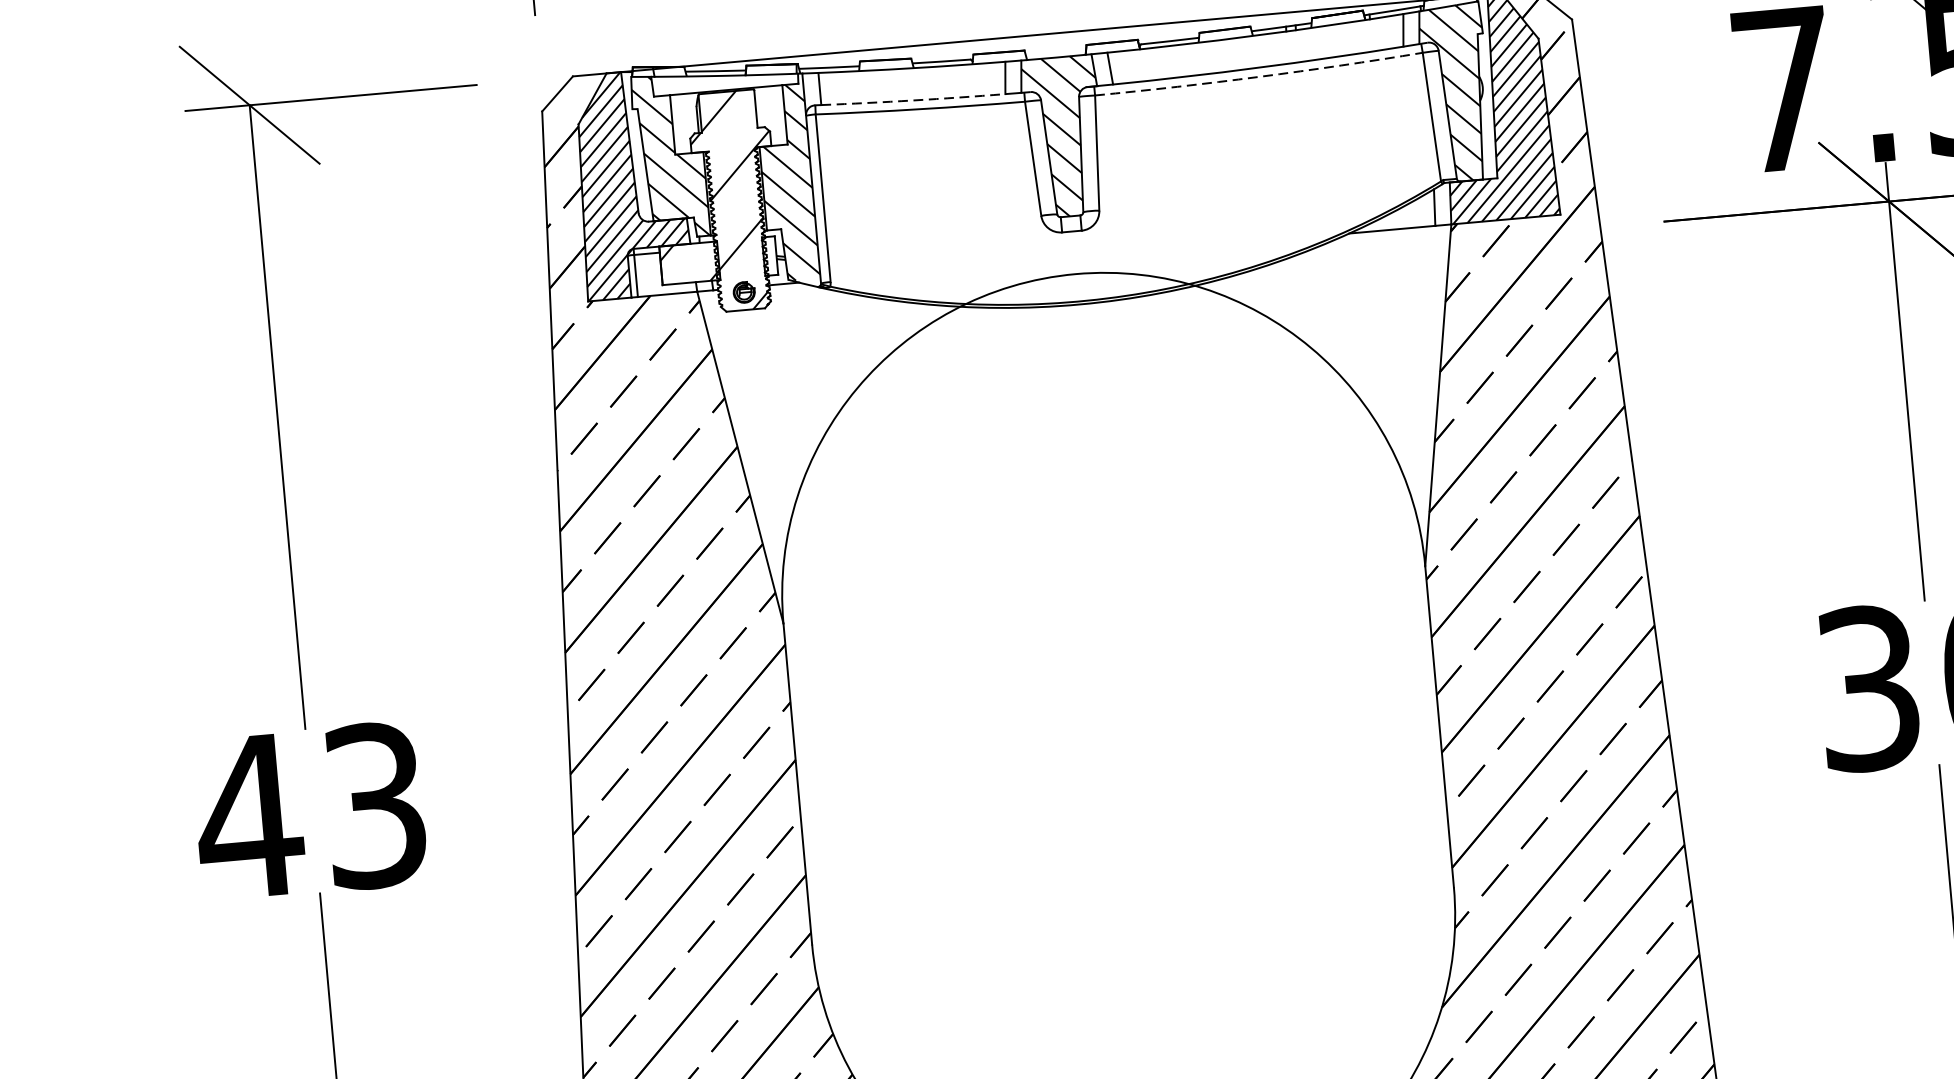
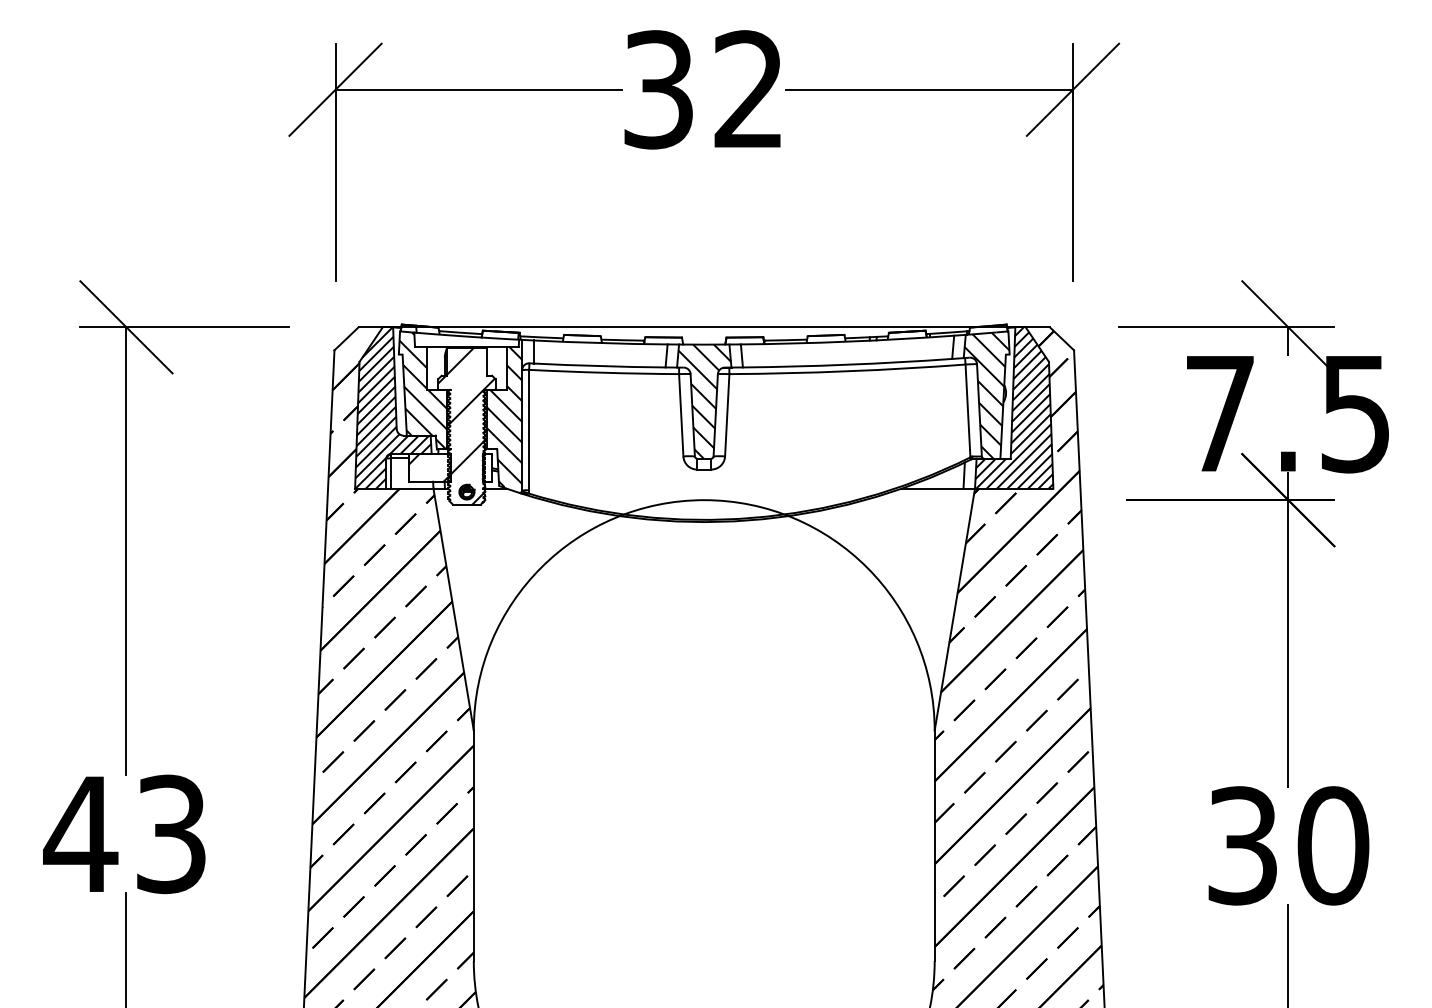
arc: (1259, 77) -> (847, 371), dashed -> solid
arc: (913, 101) -> (599, 366), dashed -> solid

